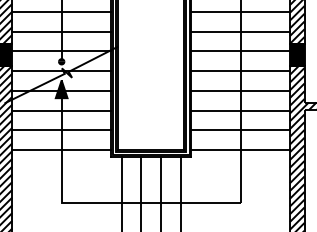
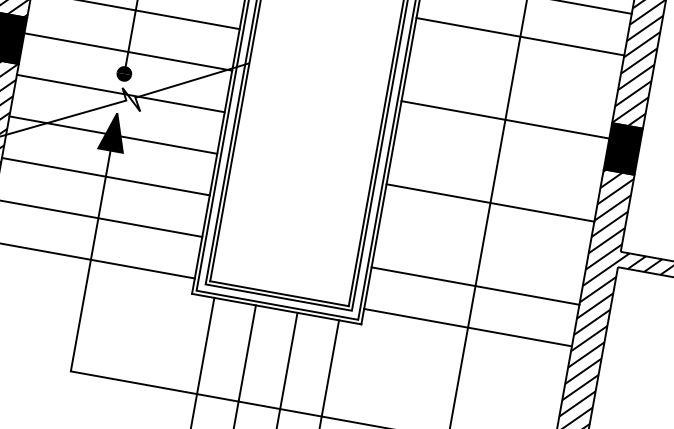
line: (240, 31) -> (512, 77), removed
line: (240, 71) -> (497, 162), removed
line: (240, 110) -> (482, 244), removed

